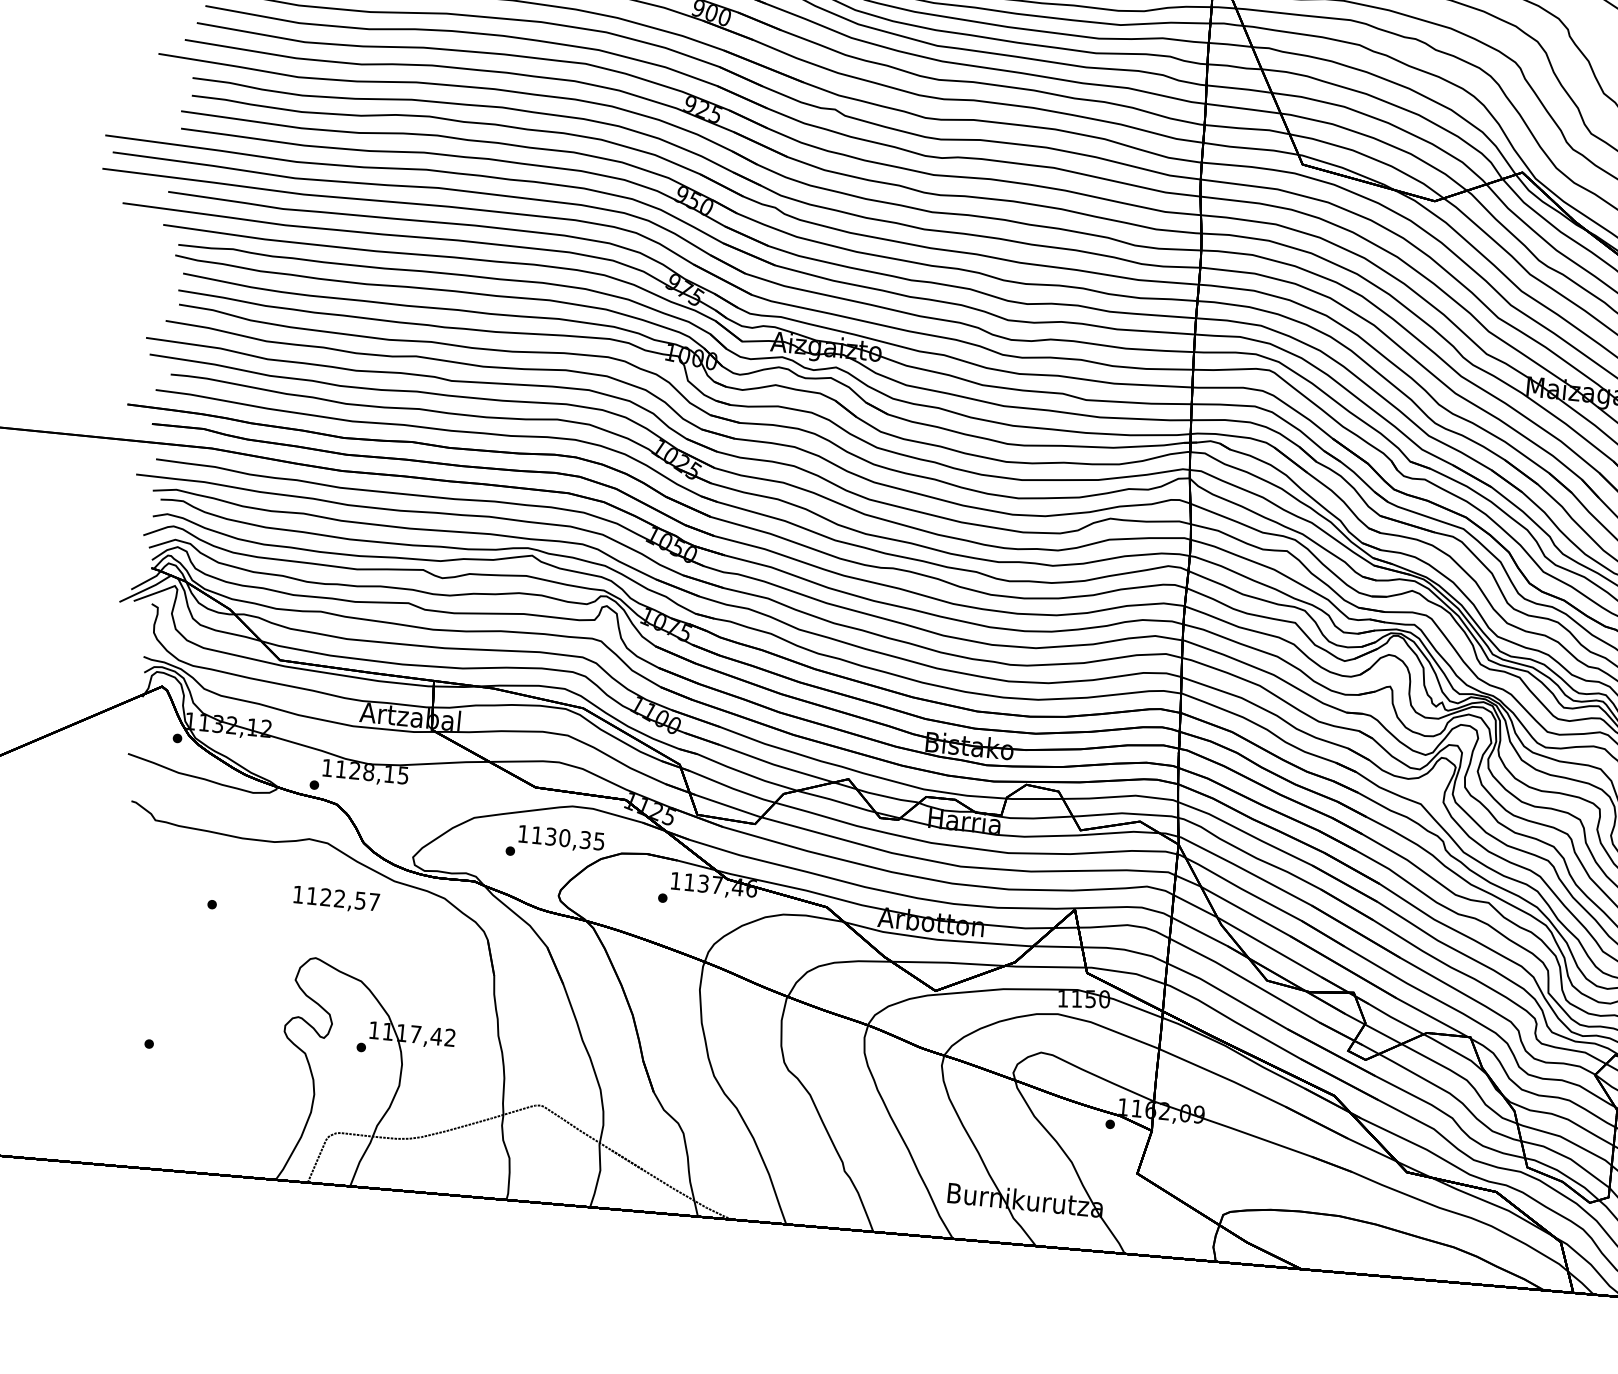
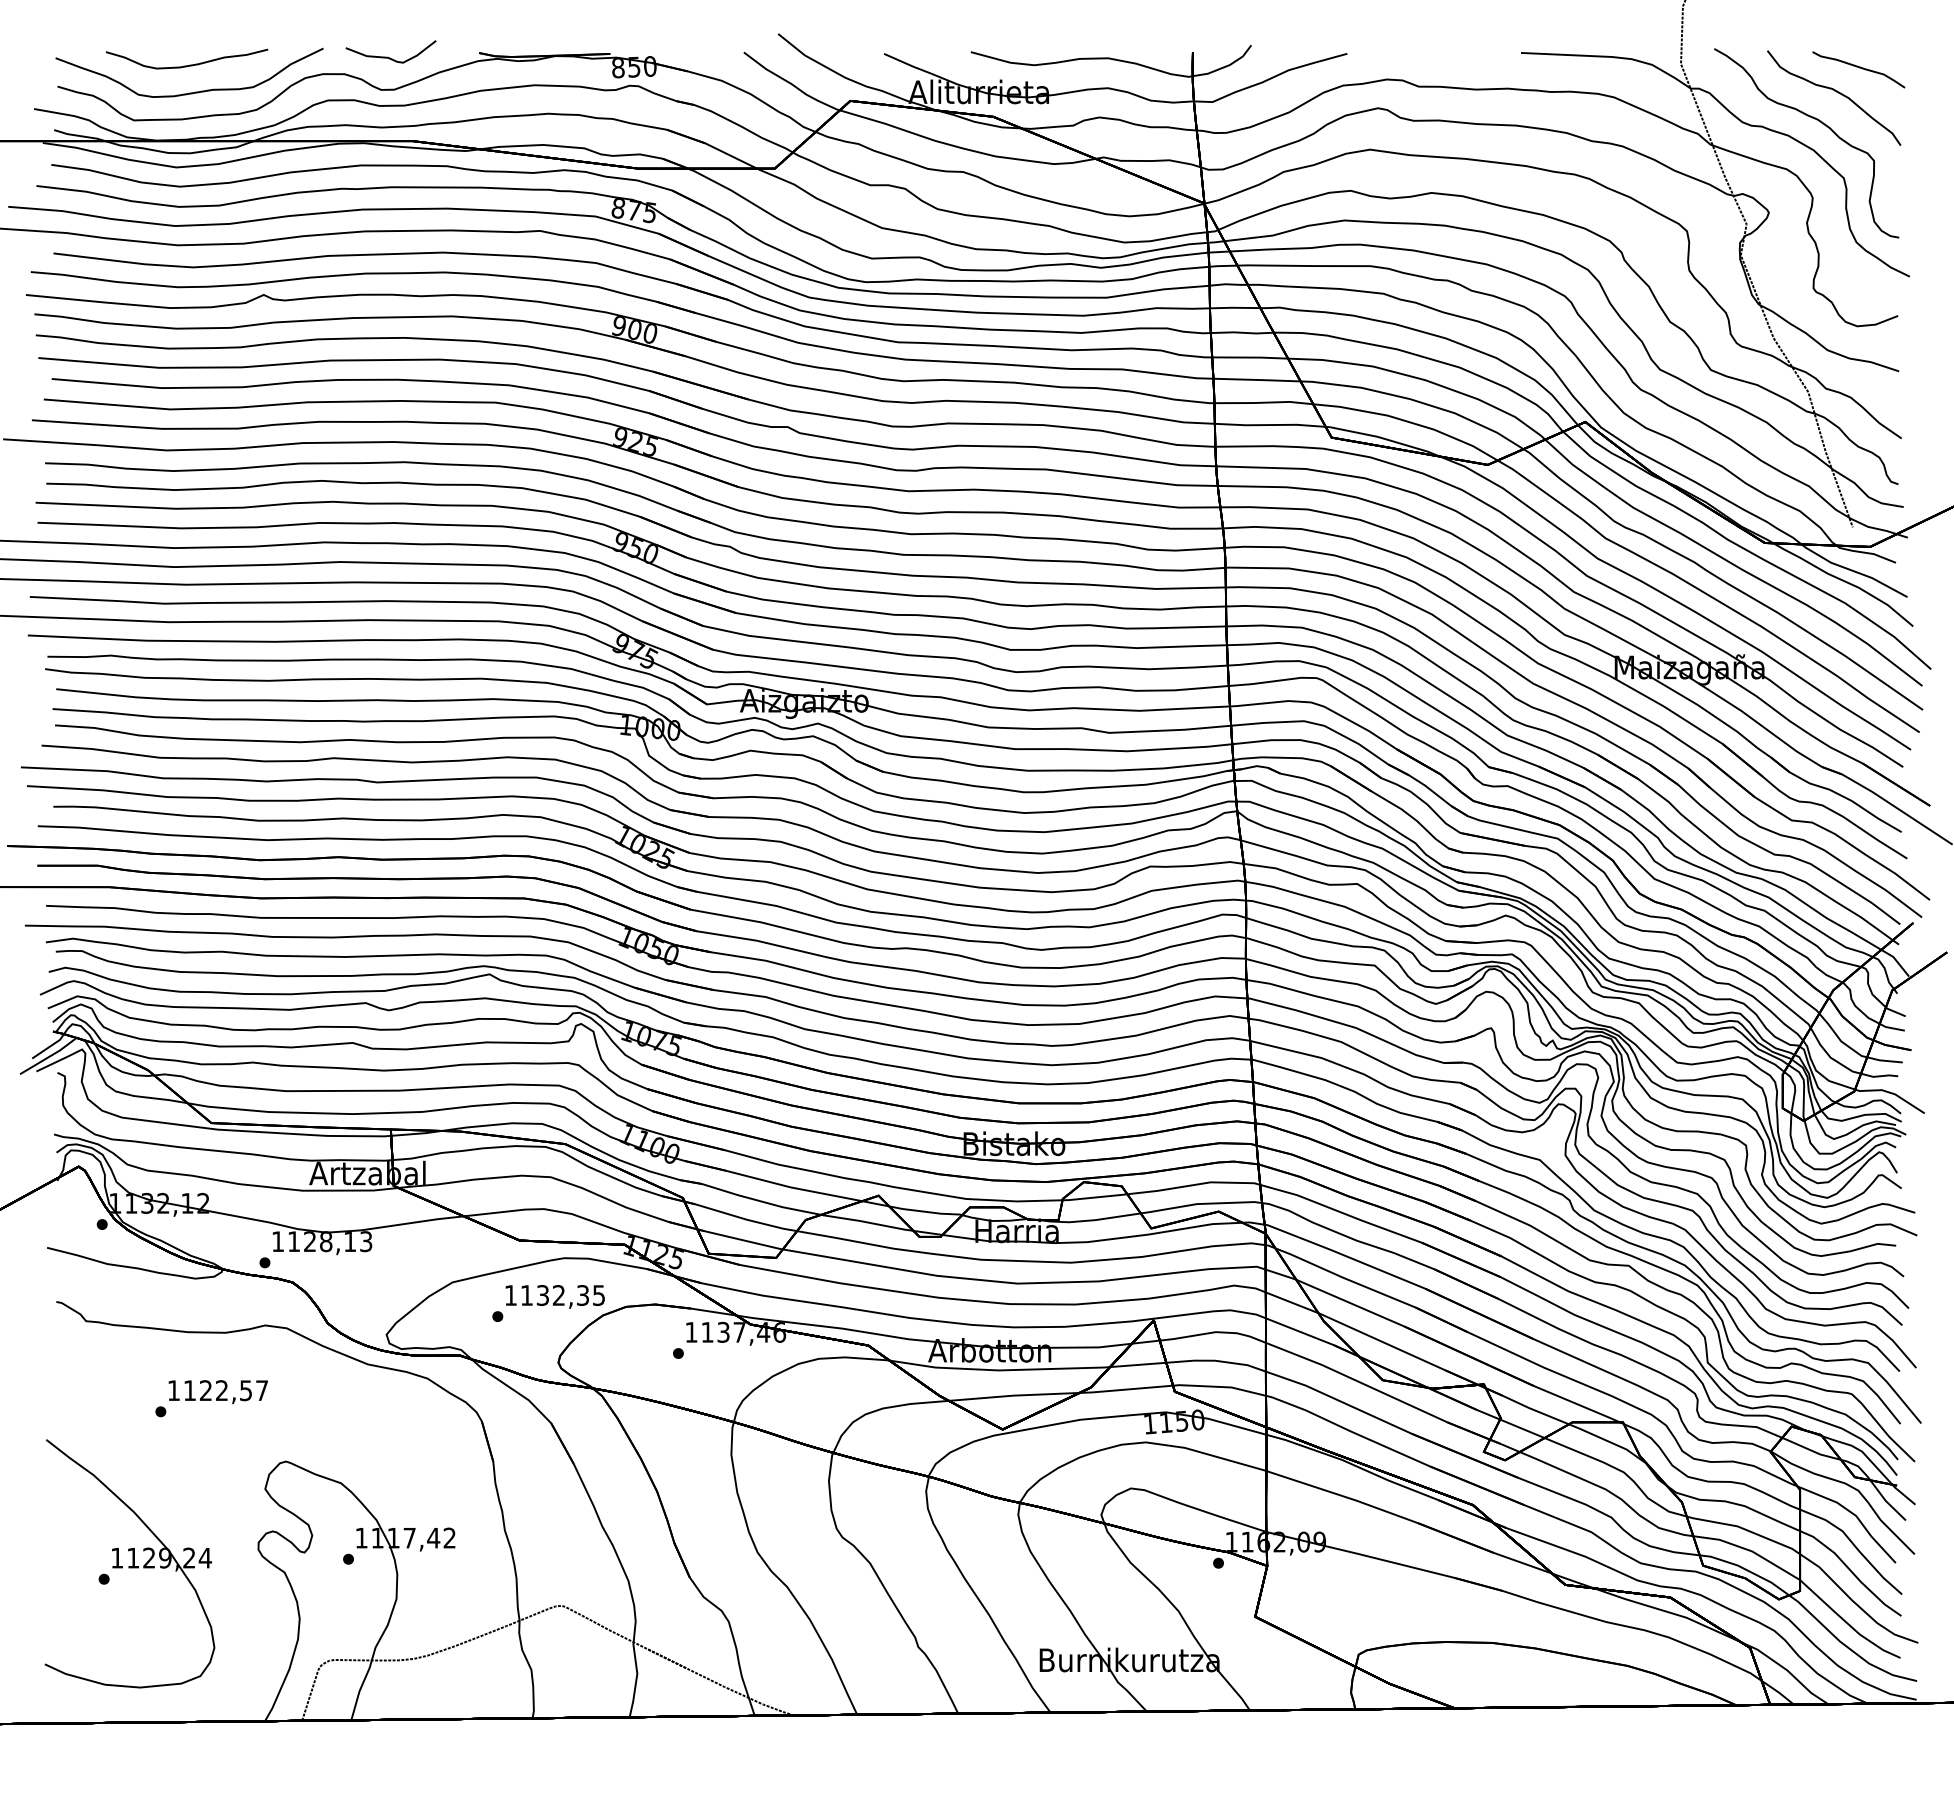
text: (403, 775) -> (366, 1241), 1128,15 -> 1128,13
text: (564, 838) -> (558, 1295), 1130,35 -> 1132,35
text: (335, 899) -> (217, 1392), moved
part: (172, 1032) -> (129, 1563), added

